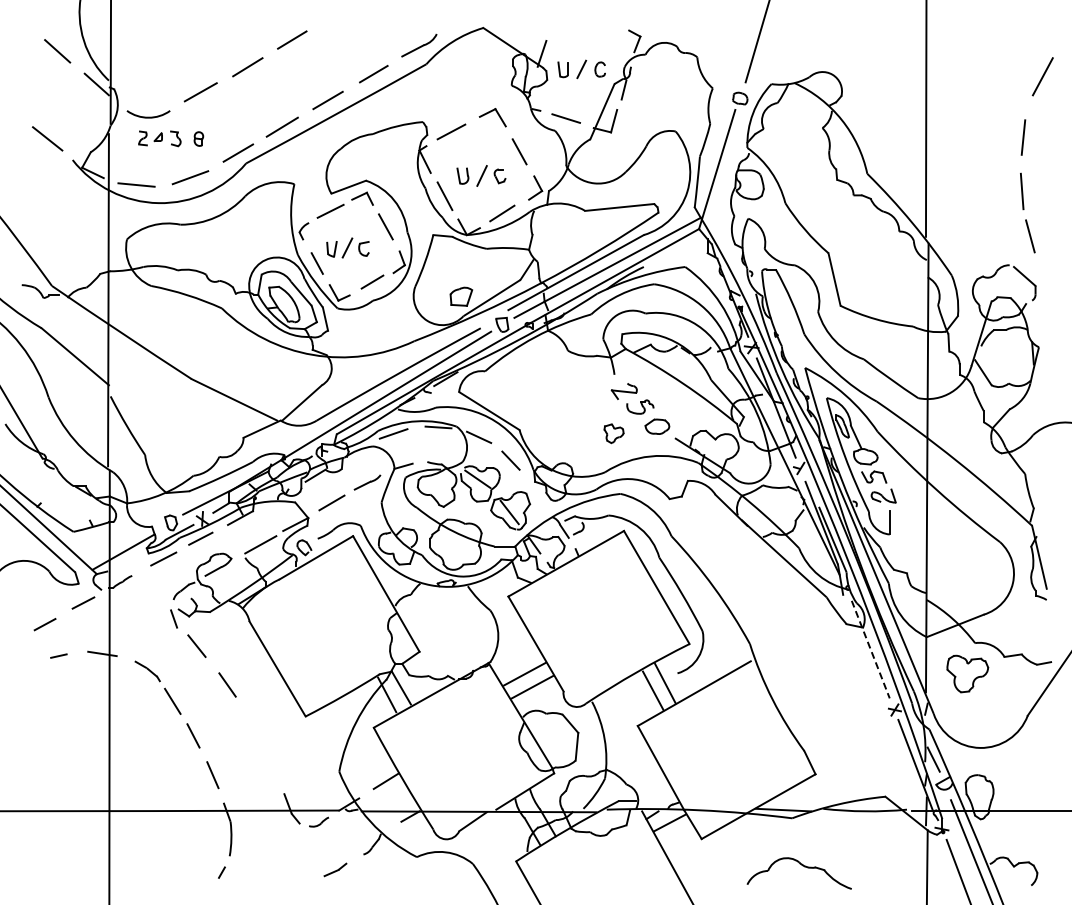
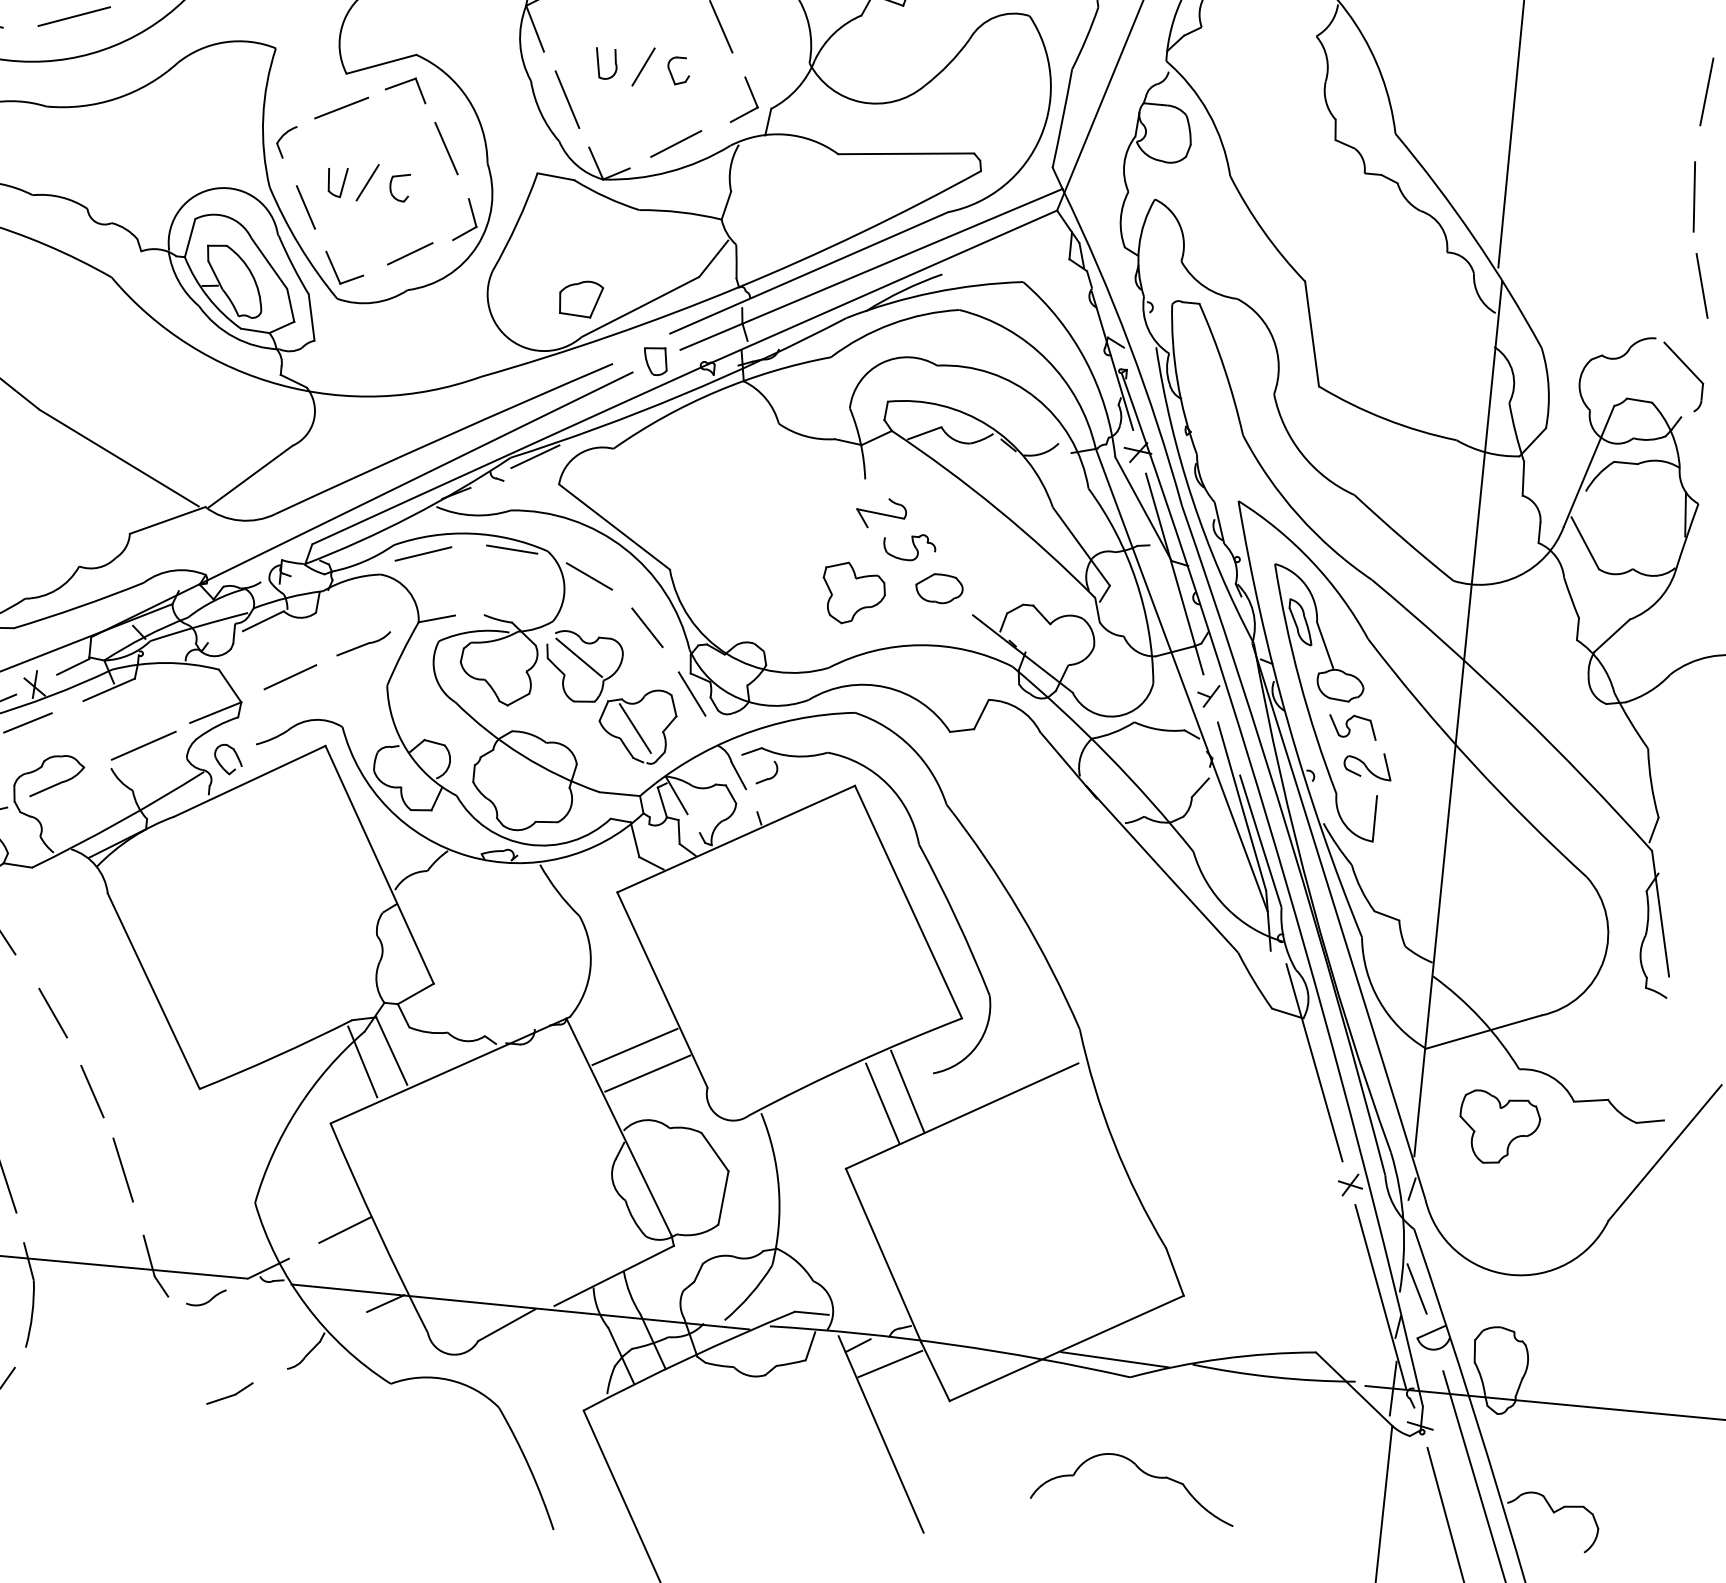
part: (613, 433) -> (852, 593), size x1.67
line: (536, 491) -> (691, 692), added
line: (870, 650) -> (1313, 1064), dashed -> solid
line: (251, 722) -> (92, 1090), added
line: (270, 760) -> (122, 1168), added

